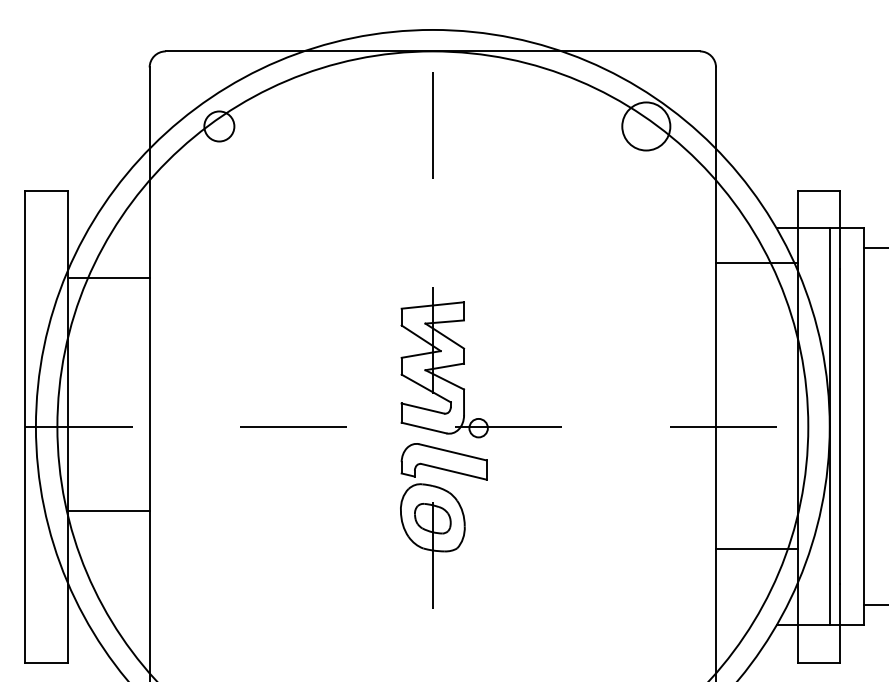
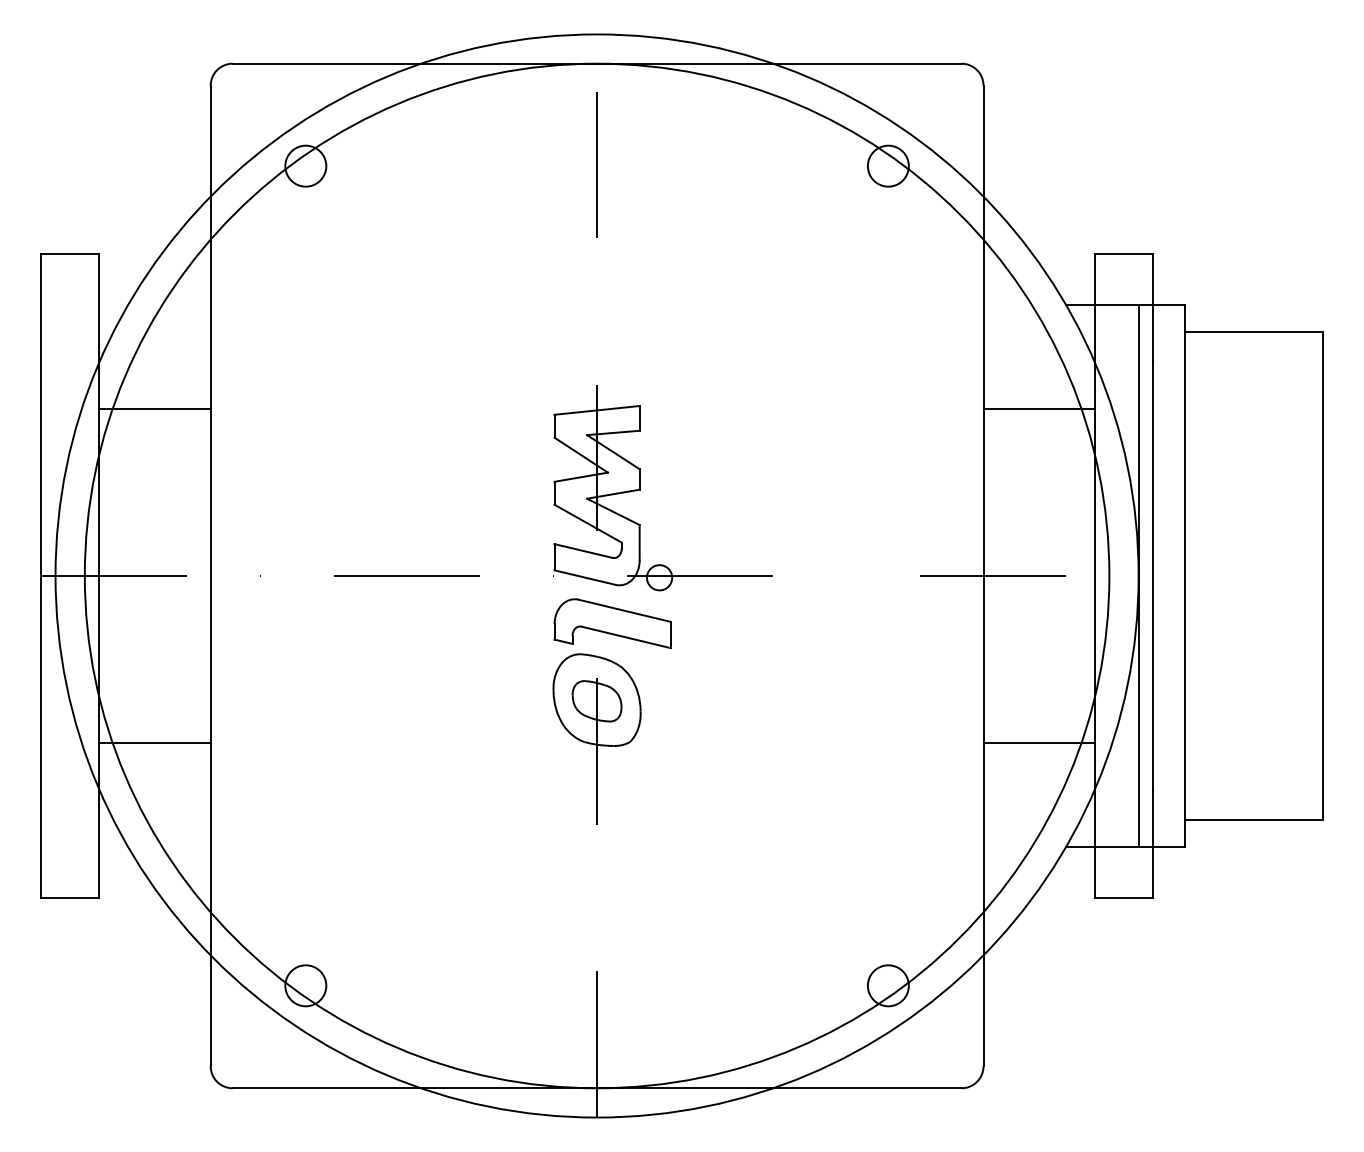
circle: (645, 126) -> (887, 165), size x0.62
line: (756, 263) -> (1038, 408), moved
line: (108, 277) -> (154, 408), moved
line: (108, 510) -> (154, 743), moved

